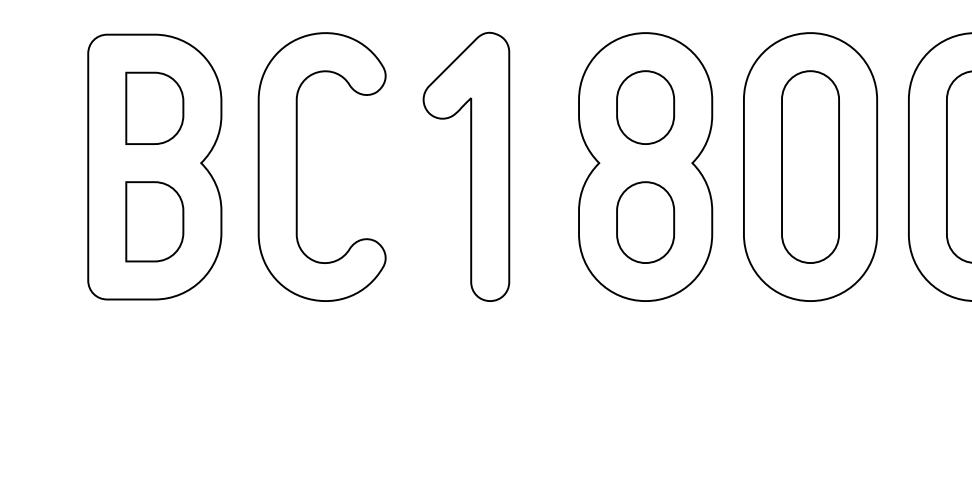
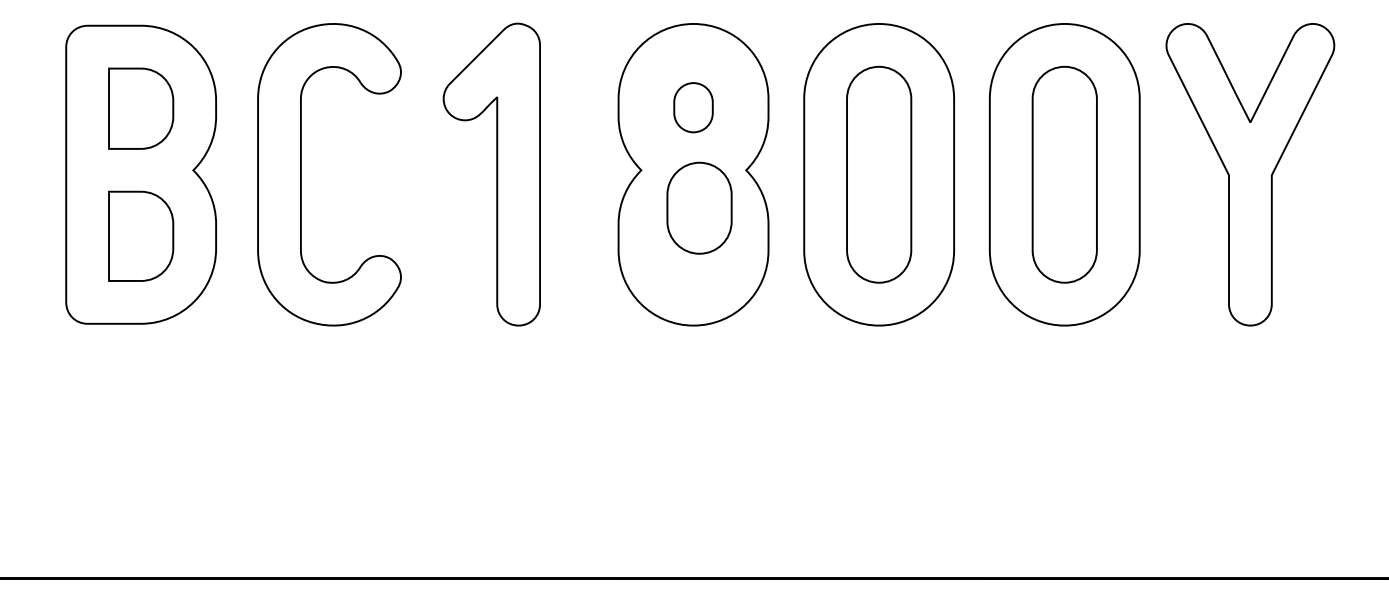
part: (645, 107) -> (693, 107), size x0.6
part: (645, 221) -> (699, 207), moved

